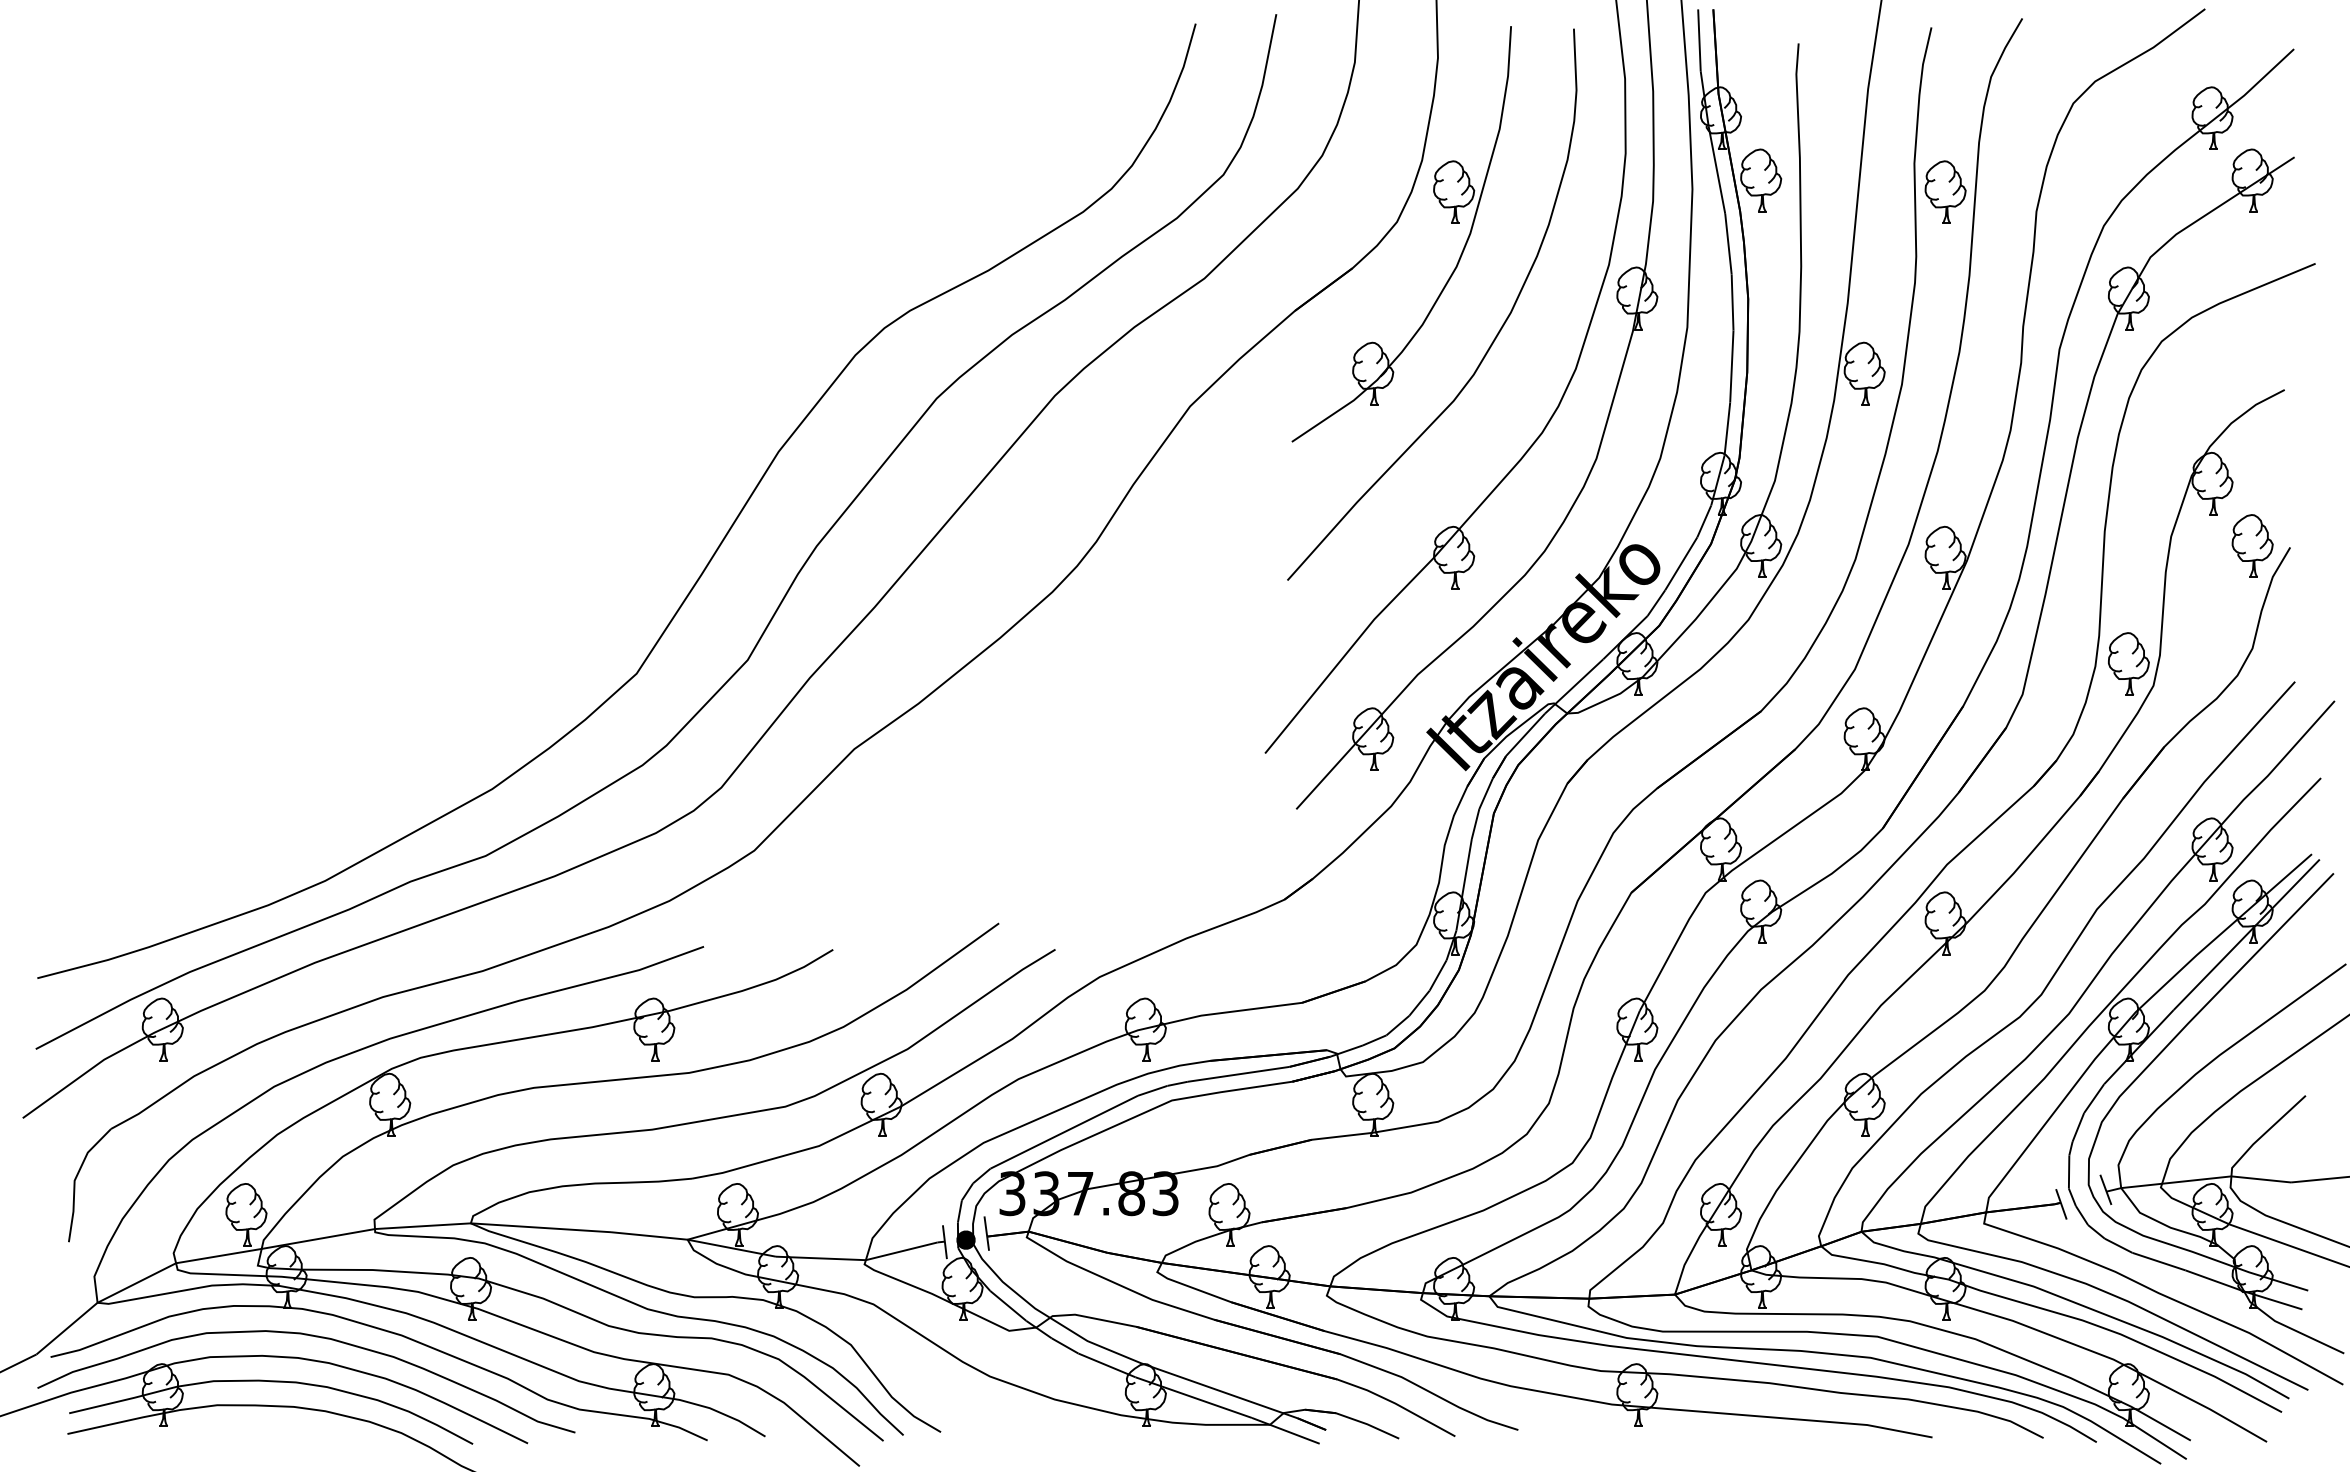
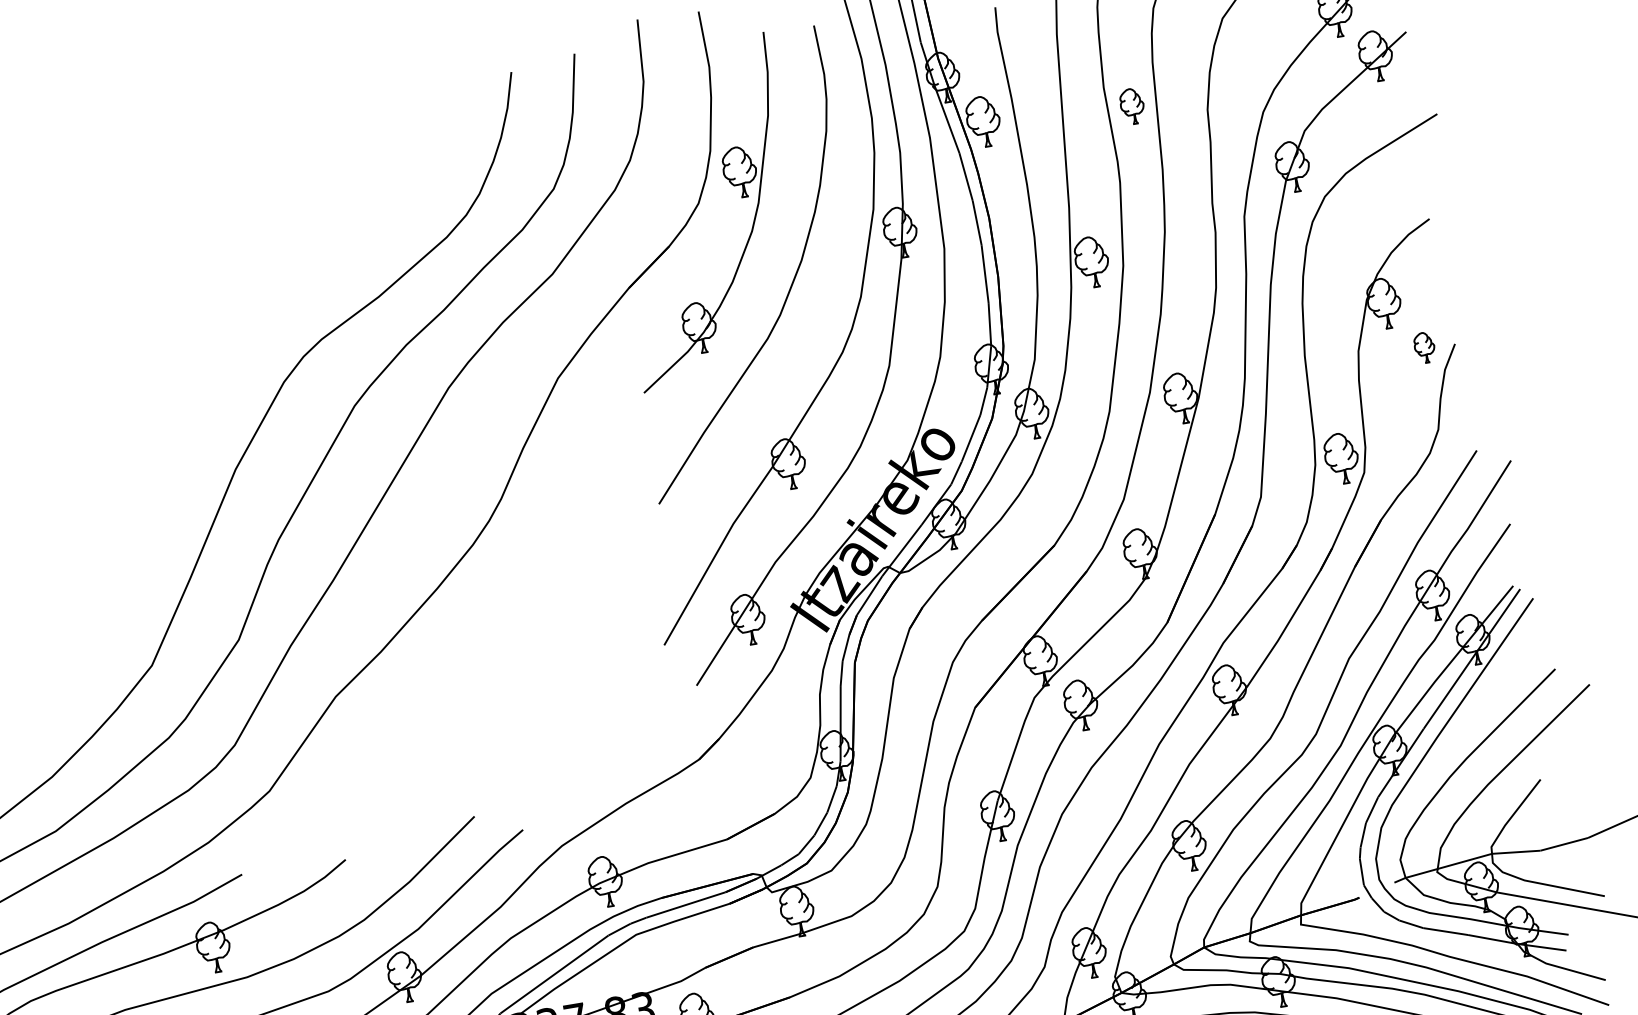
part: (1945, 191) -> (1132, 105), size x0.7
part: (2252, 545) -> (1424, 347), size x0.6
line: (2105, 1189) -> (1393, 881), removed
line: (2061, 1204) -> (1360, 898), removed

